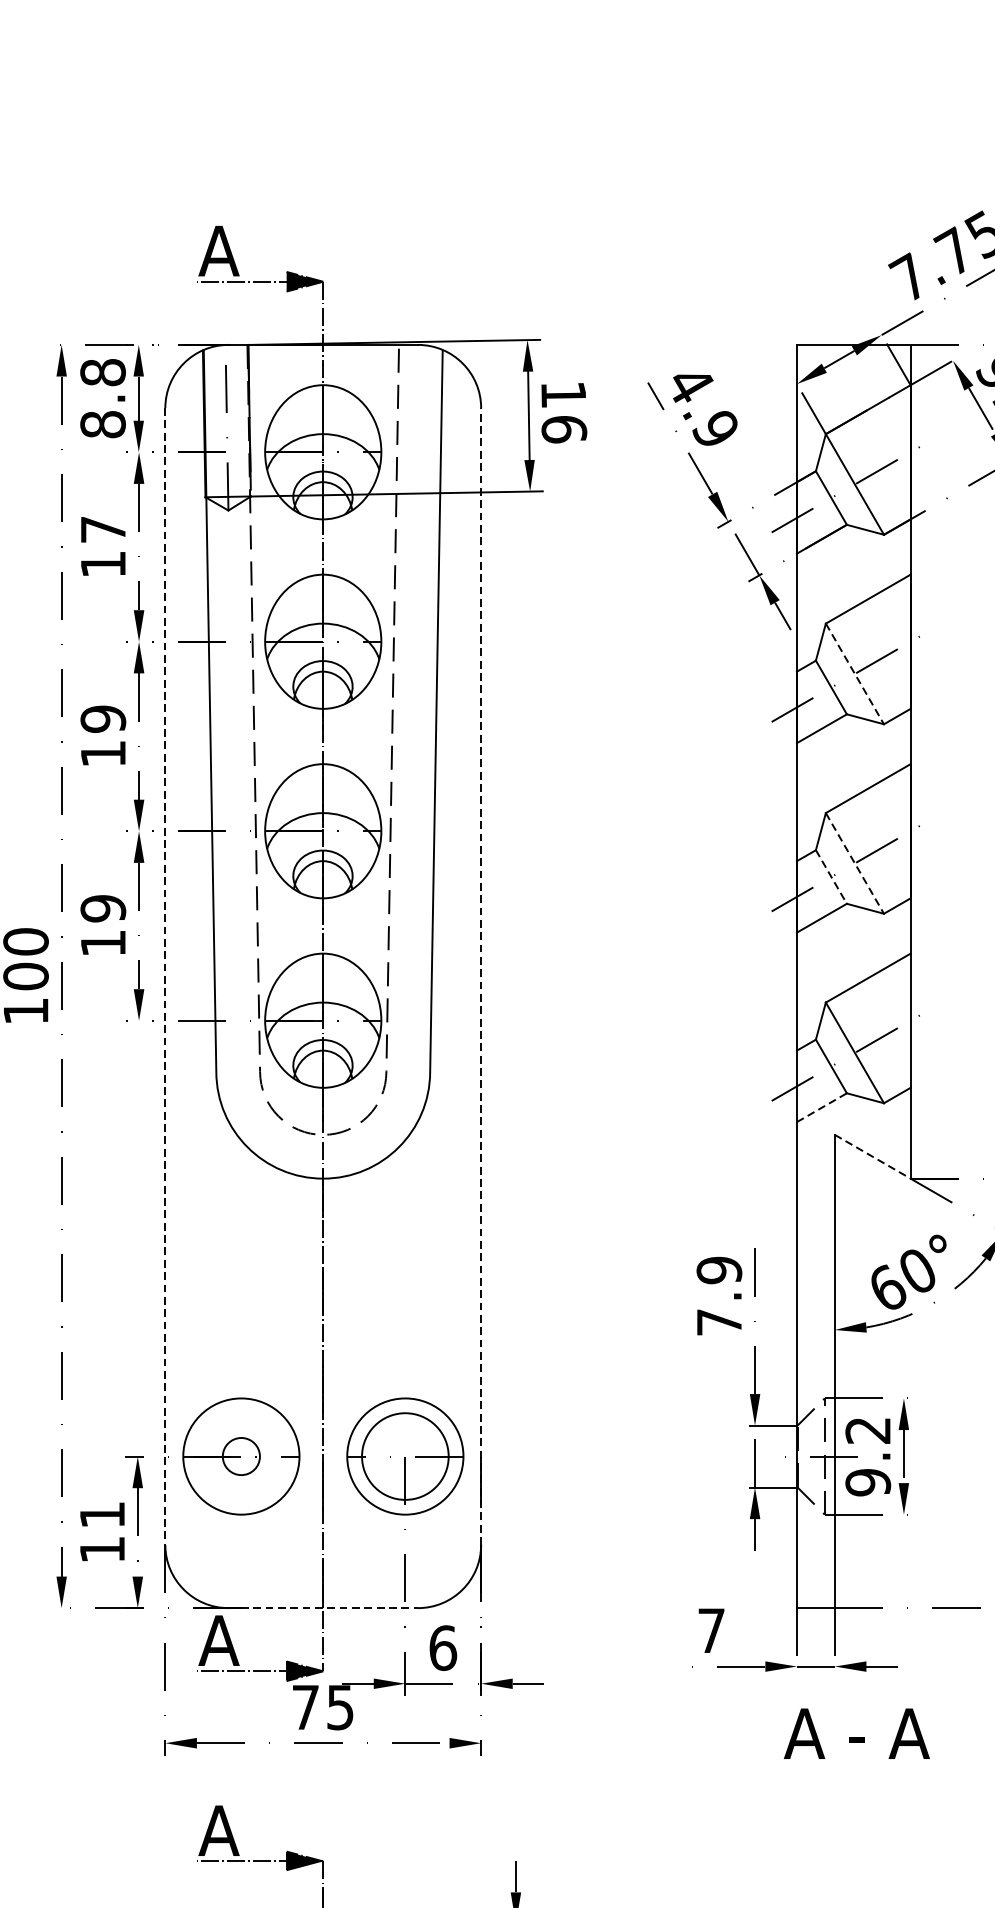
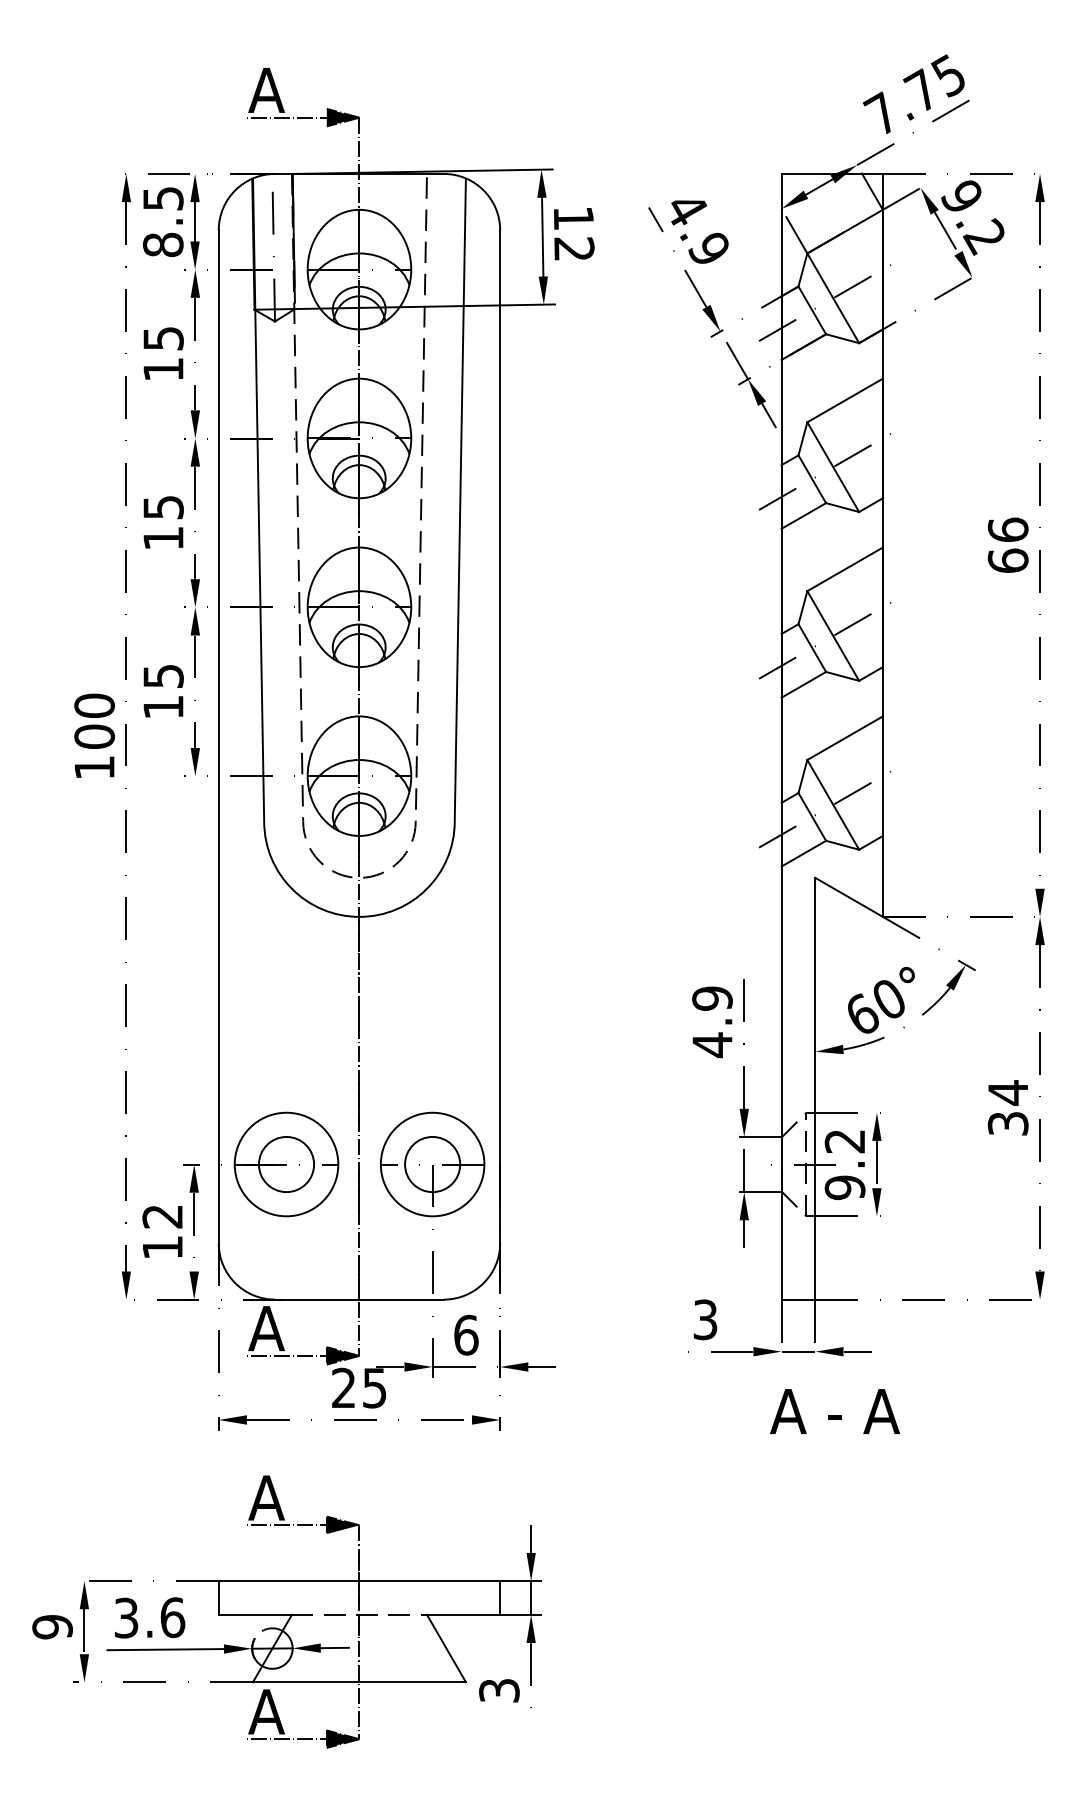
text: (102, 372) -> (162, 198), 8.8 -> 8.5
text: (564, 429) -> (574, 249), 16 -> 12
text: (103, 529) -> (163, 338), 17 -> 15
line: (855, 674) -> (833, 467), dashed -> solid
text: (103, 719) -> (163, 507), 19 -> 15
line: (855, 863) -> (833, 636), dashed -> solid
line: (831, 877) -> (812, 648), dashed -> solid
text: (103, 908) -> (163, 676), 19 -> 15
line: (165, 976) -> (218, 736), dashed -> solid
line: (481, 976) -> (500, 736), dashed -> solid
line: (821, 1107) -> (803, 853), dashed -> solid
line: (873, 1156) -> (849, 897), dashed -> solid
text: (719, 1322) -> (712, 1045), 7.9 -> 4.9
circle: (241, 1456) -> (286, 1164), size x1.67
circle: (405, 1456) -> (432, 1164), size x0.71
text: (102, 1514) -> (162, 1216), 11 -> 12
line: (323, 1608) -> (359, 1299), dashed -> solid
text: (711, 1630) -> (705, 1319), 7 -> 3
text: (305, 1706) -> (343, 1387), 75 -> 25

